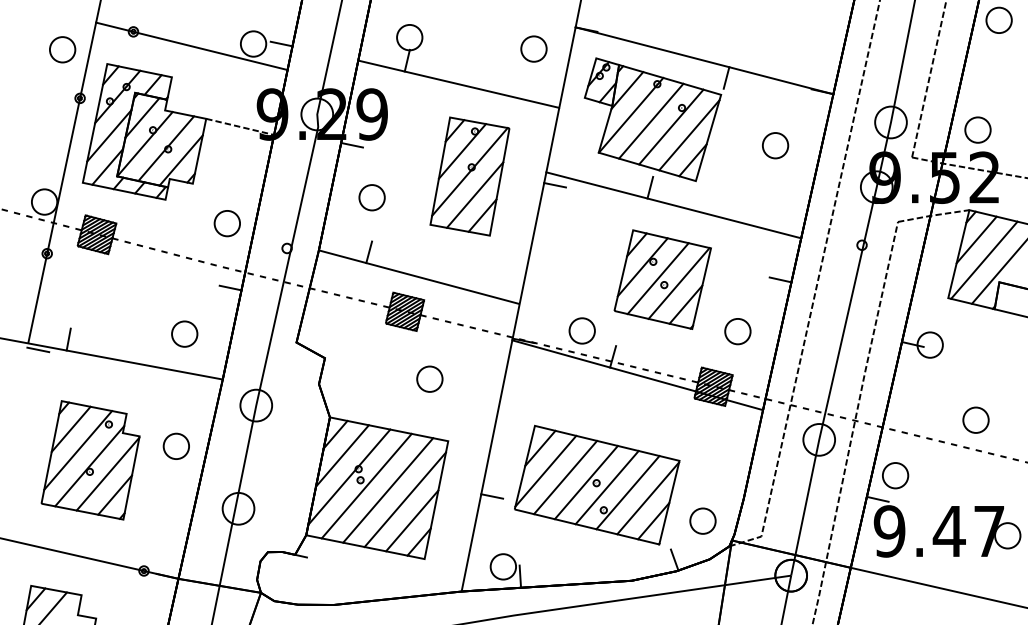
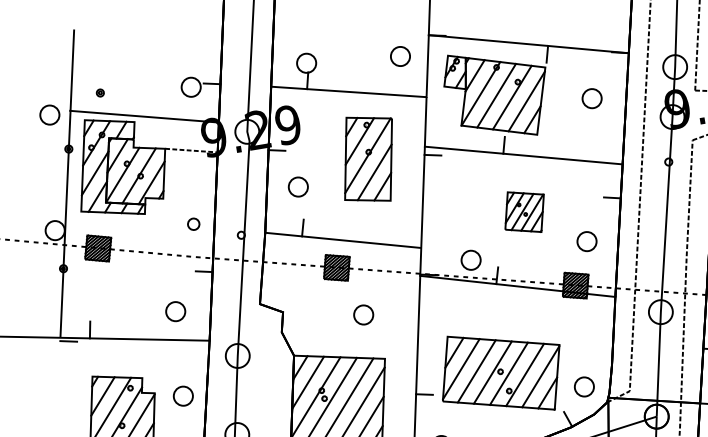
line: (191, 46) -> (144, 116), moved
part: (226, 223) -> (193, 224), size x0.6
part: (662, 279) -> (524, 212), size x0.6

